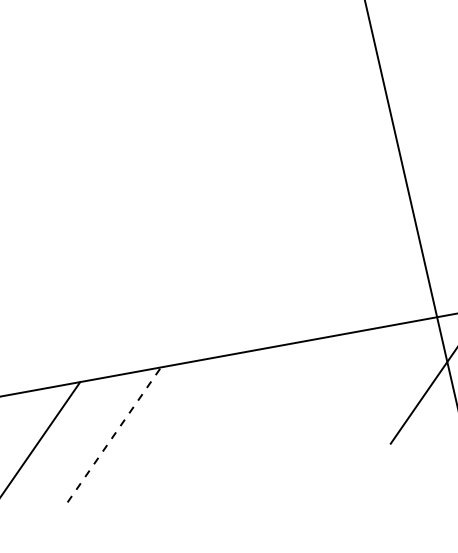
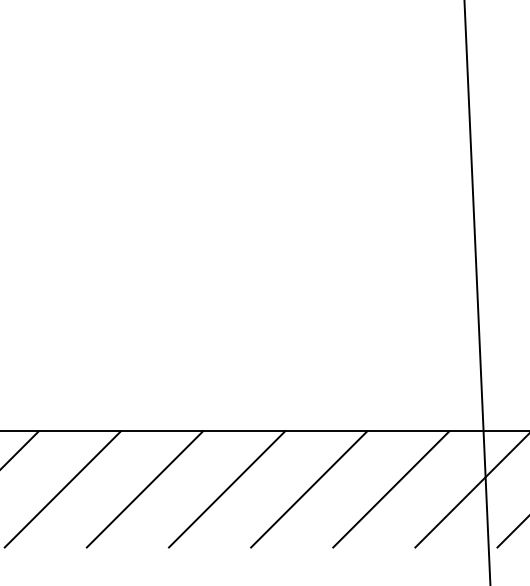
line: (356, 390) -> (391, 489), added
line: (276, 405) -> (309, 489), added
line: (194, 420) -> (226, 489), added
line: (114, 434) -> (145, 489), dashed -> solid

